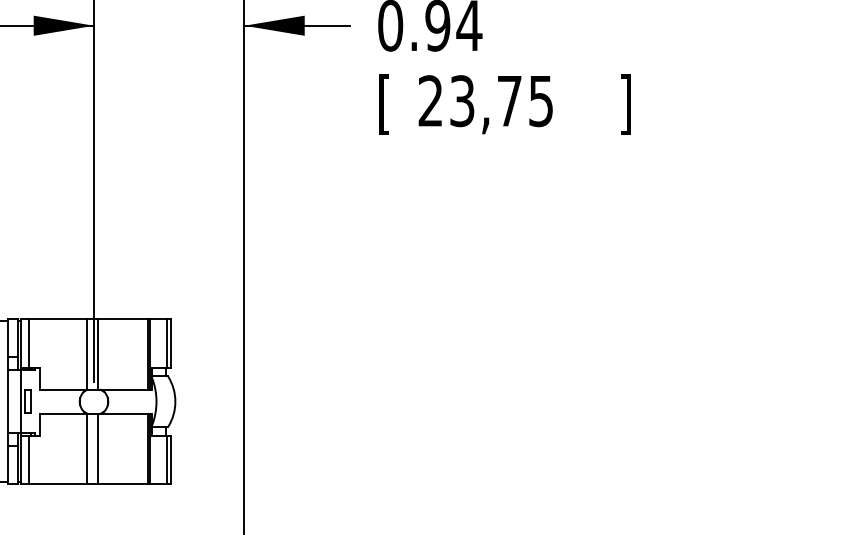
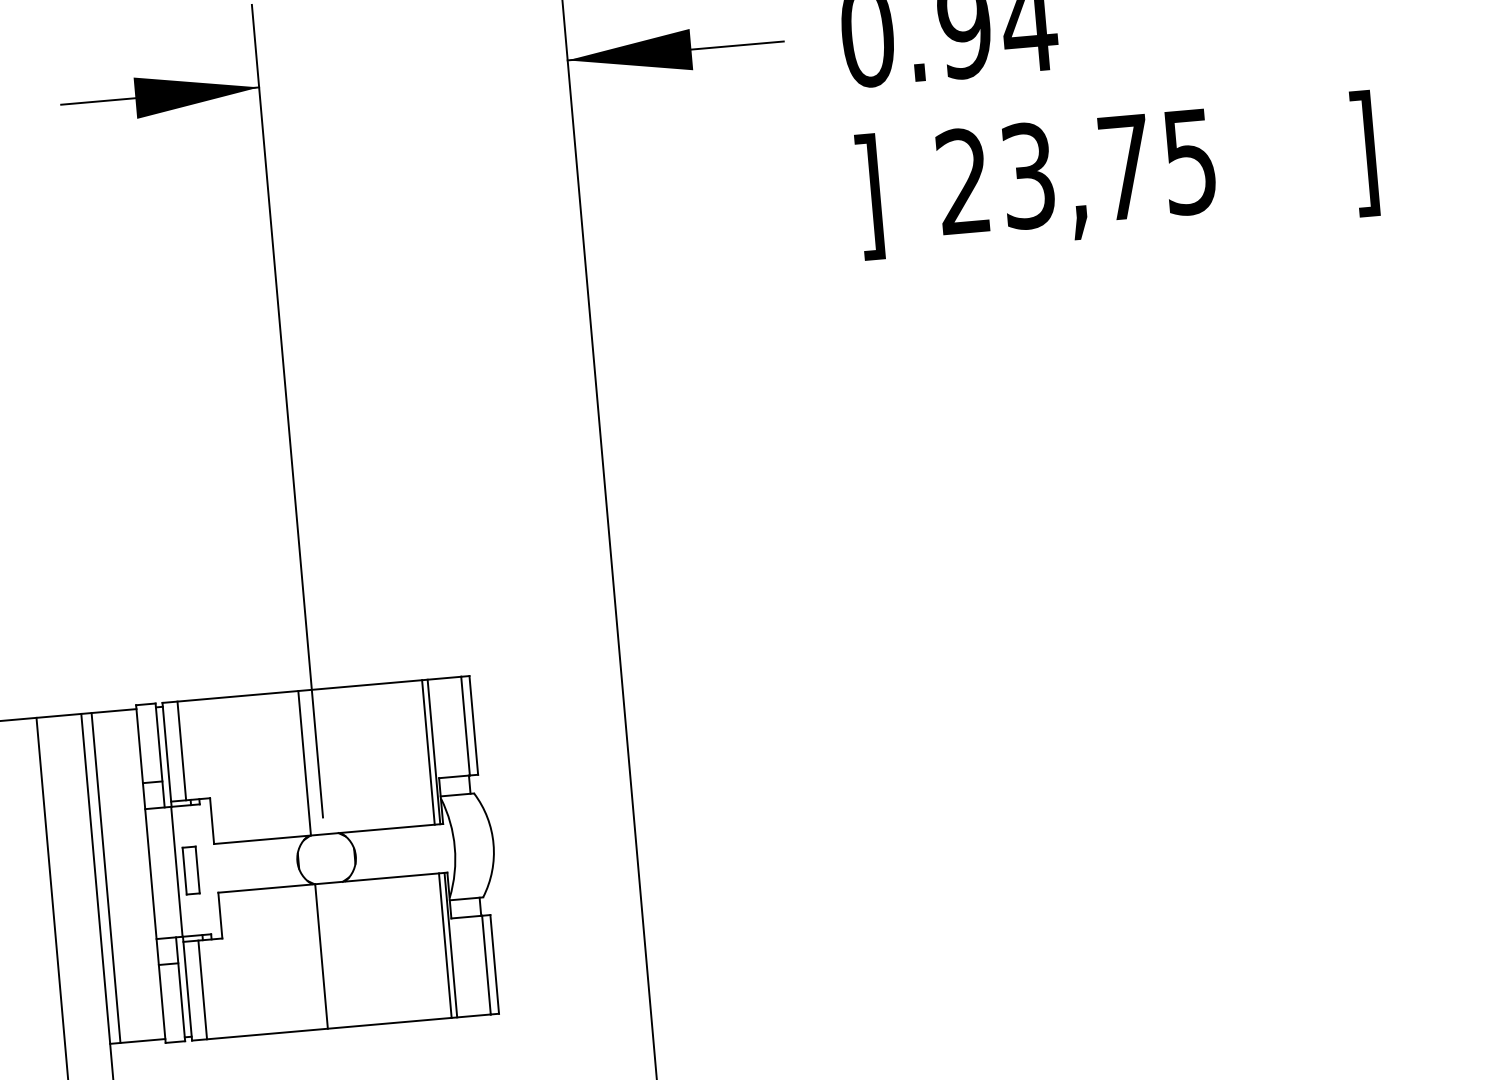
text: (384, 104) -> (869, 196), [ -> ]
line: (98, 354) -> (327, 761), removed
line: (98, 448) -> (344, 953), removed

